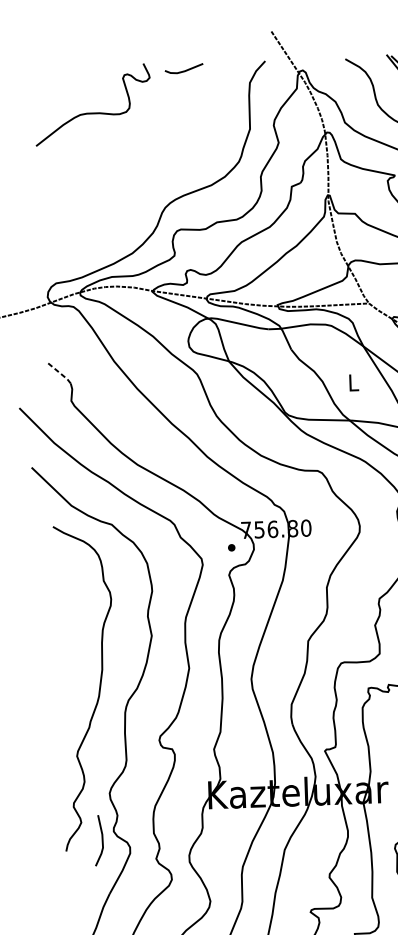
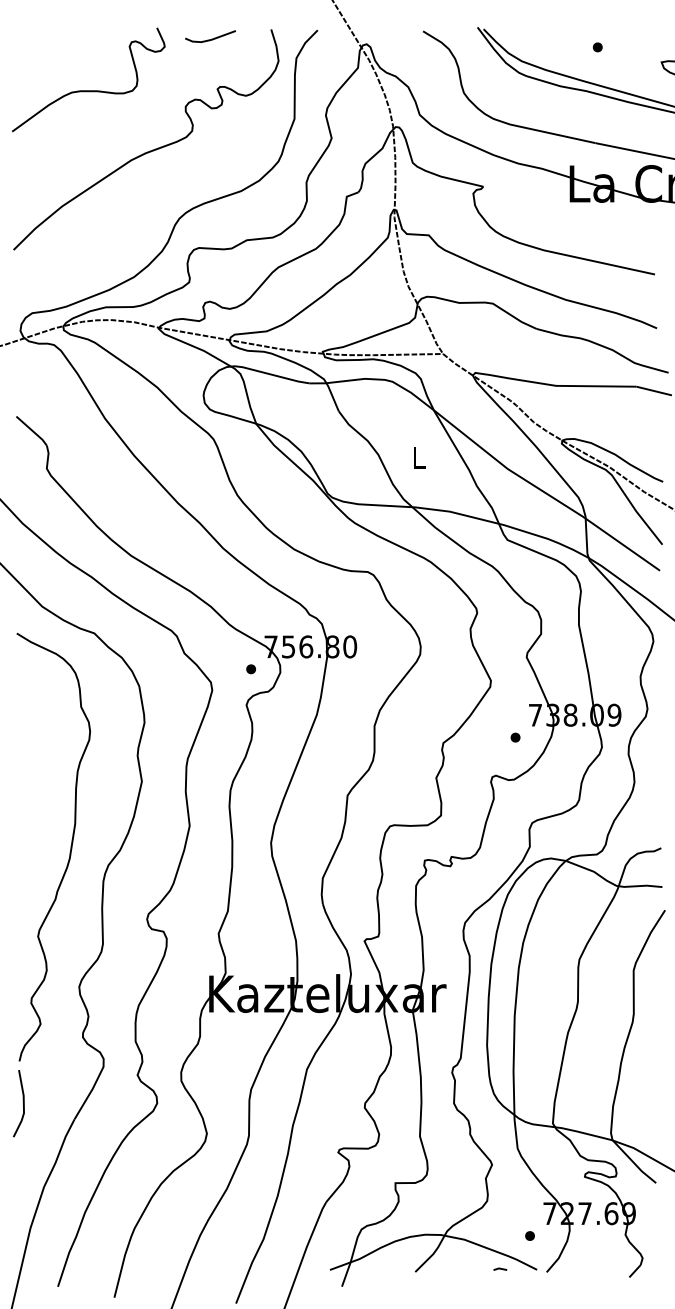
curve: (140, 156) -> (149, 150), added
line: (59, 372) -> (32, 430), dashed -> solid
line: (101, 840) -> (22, 1103), moved

